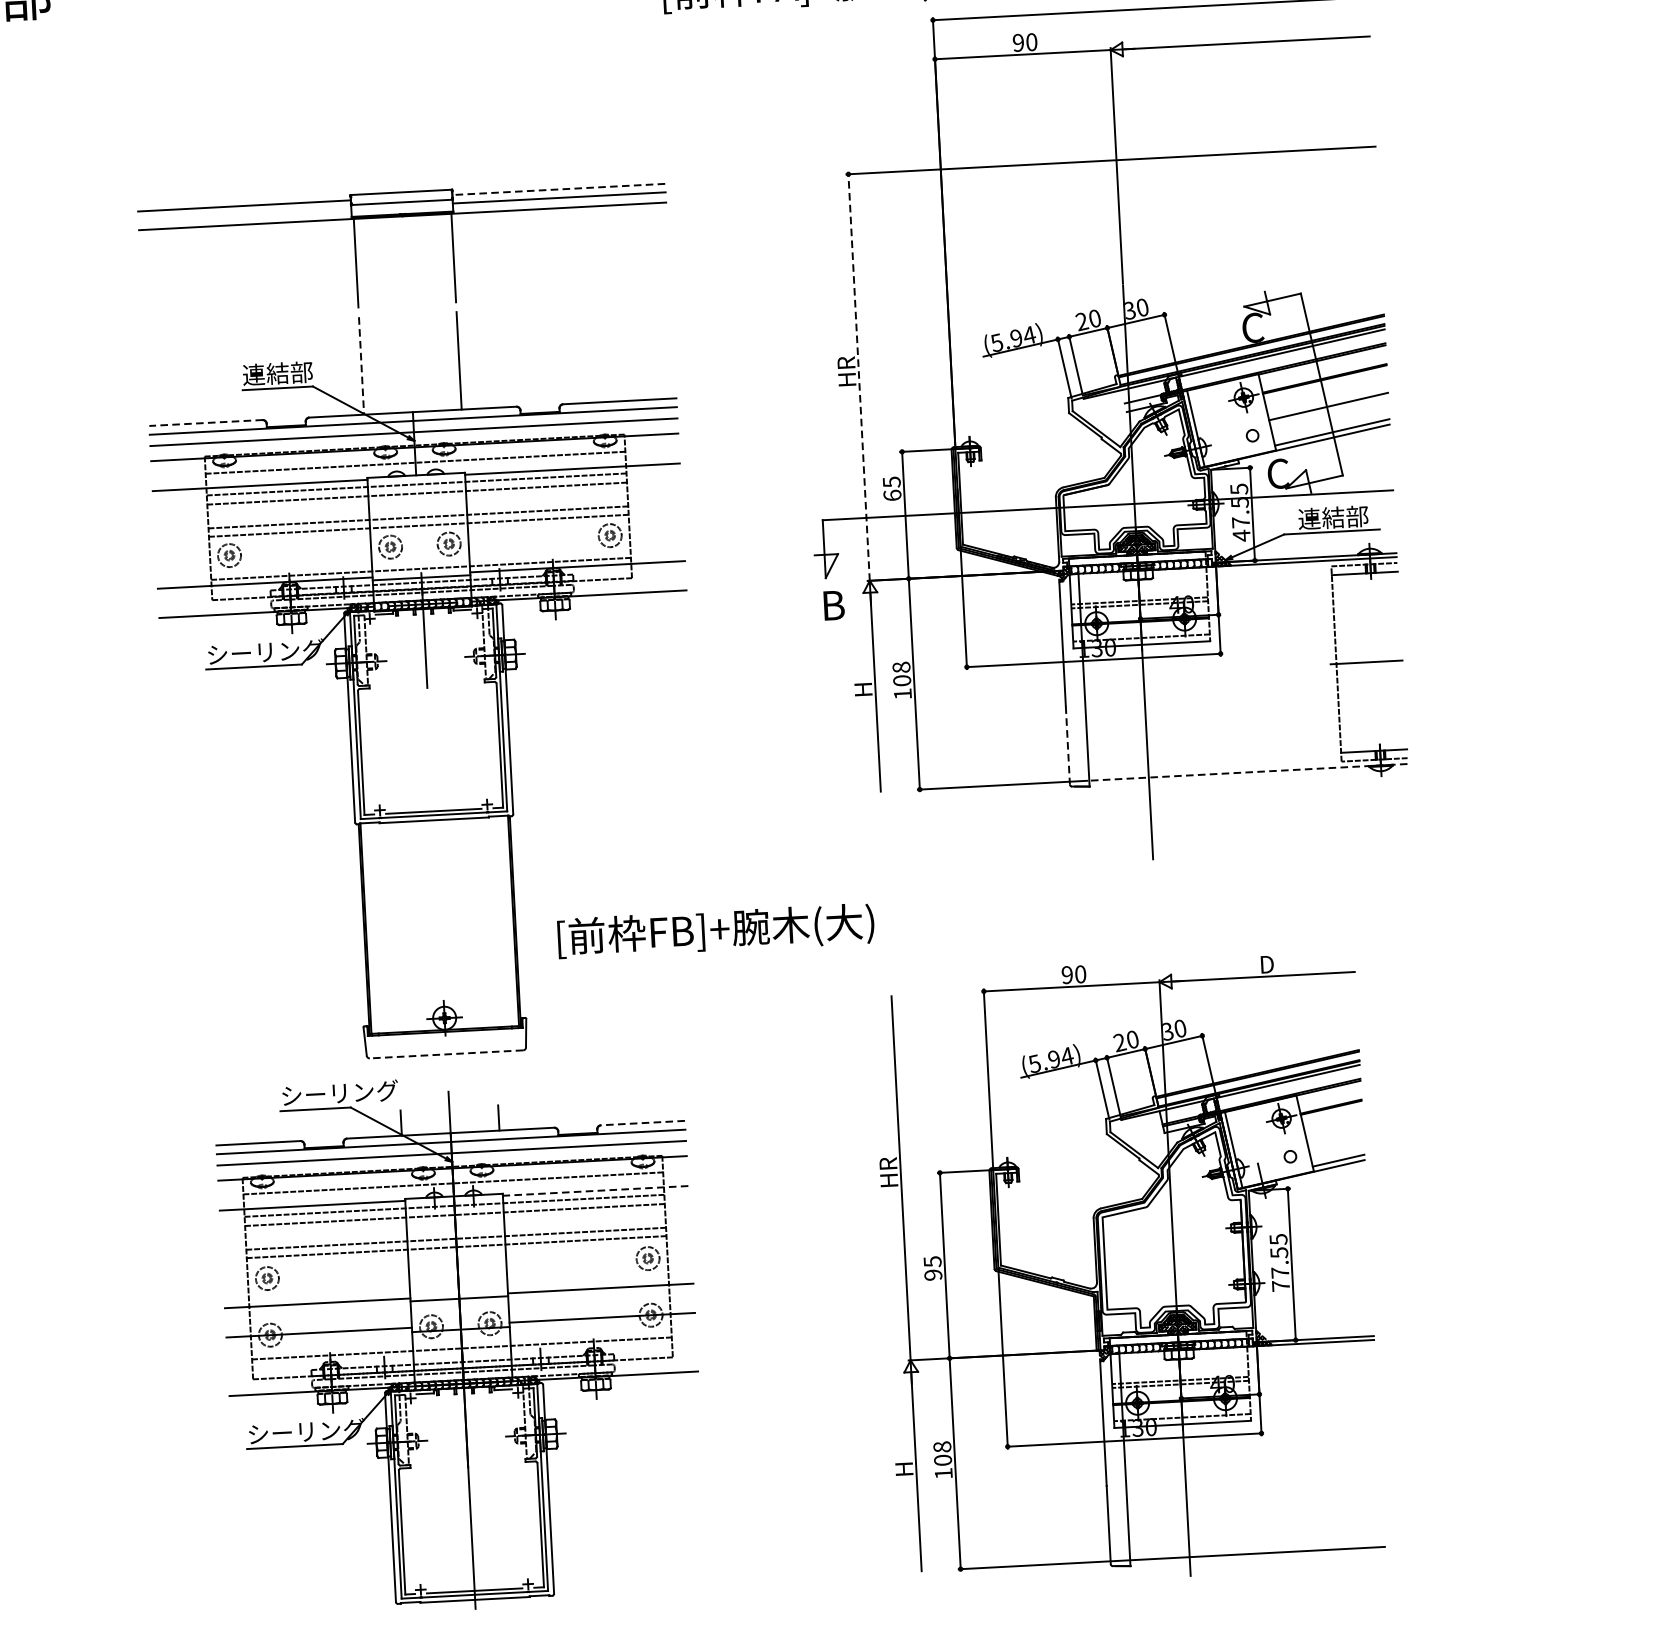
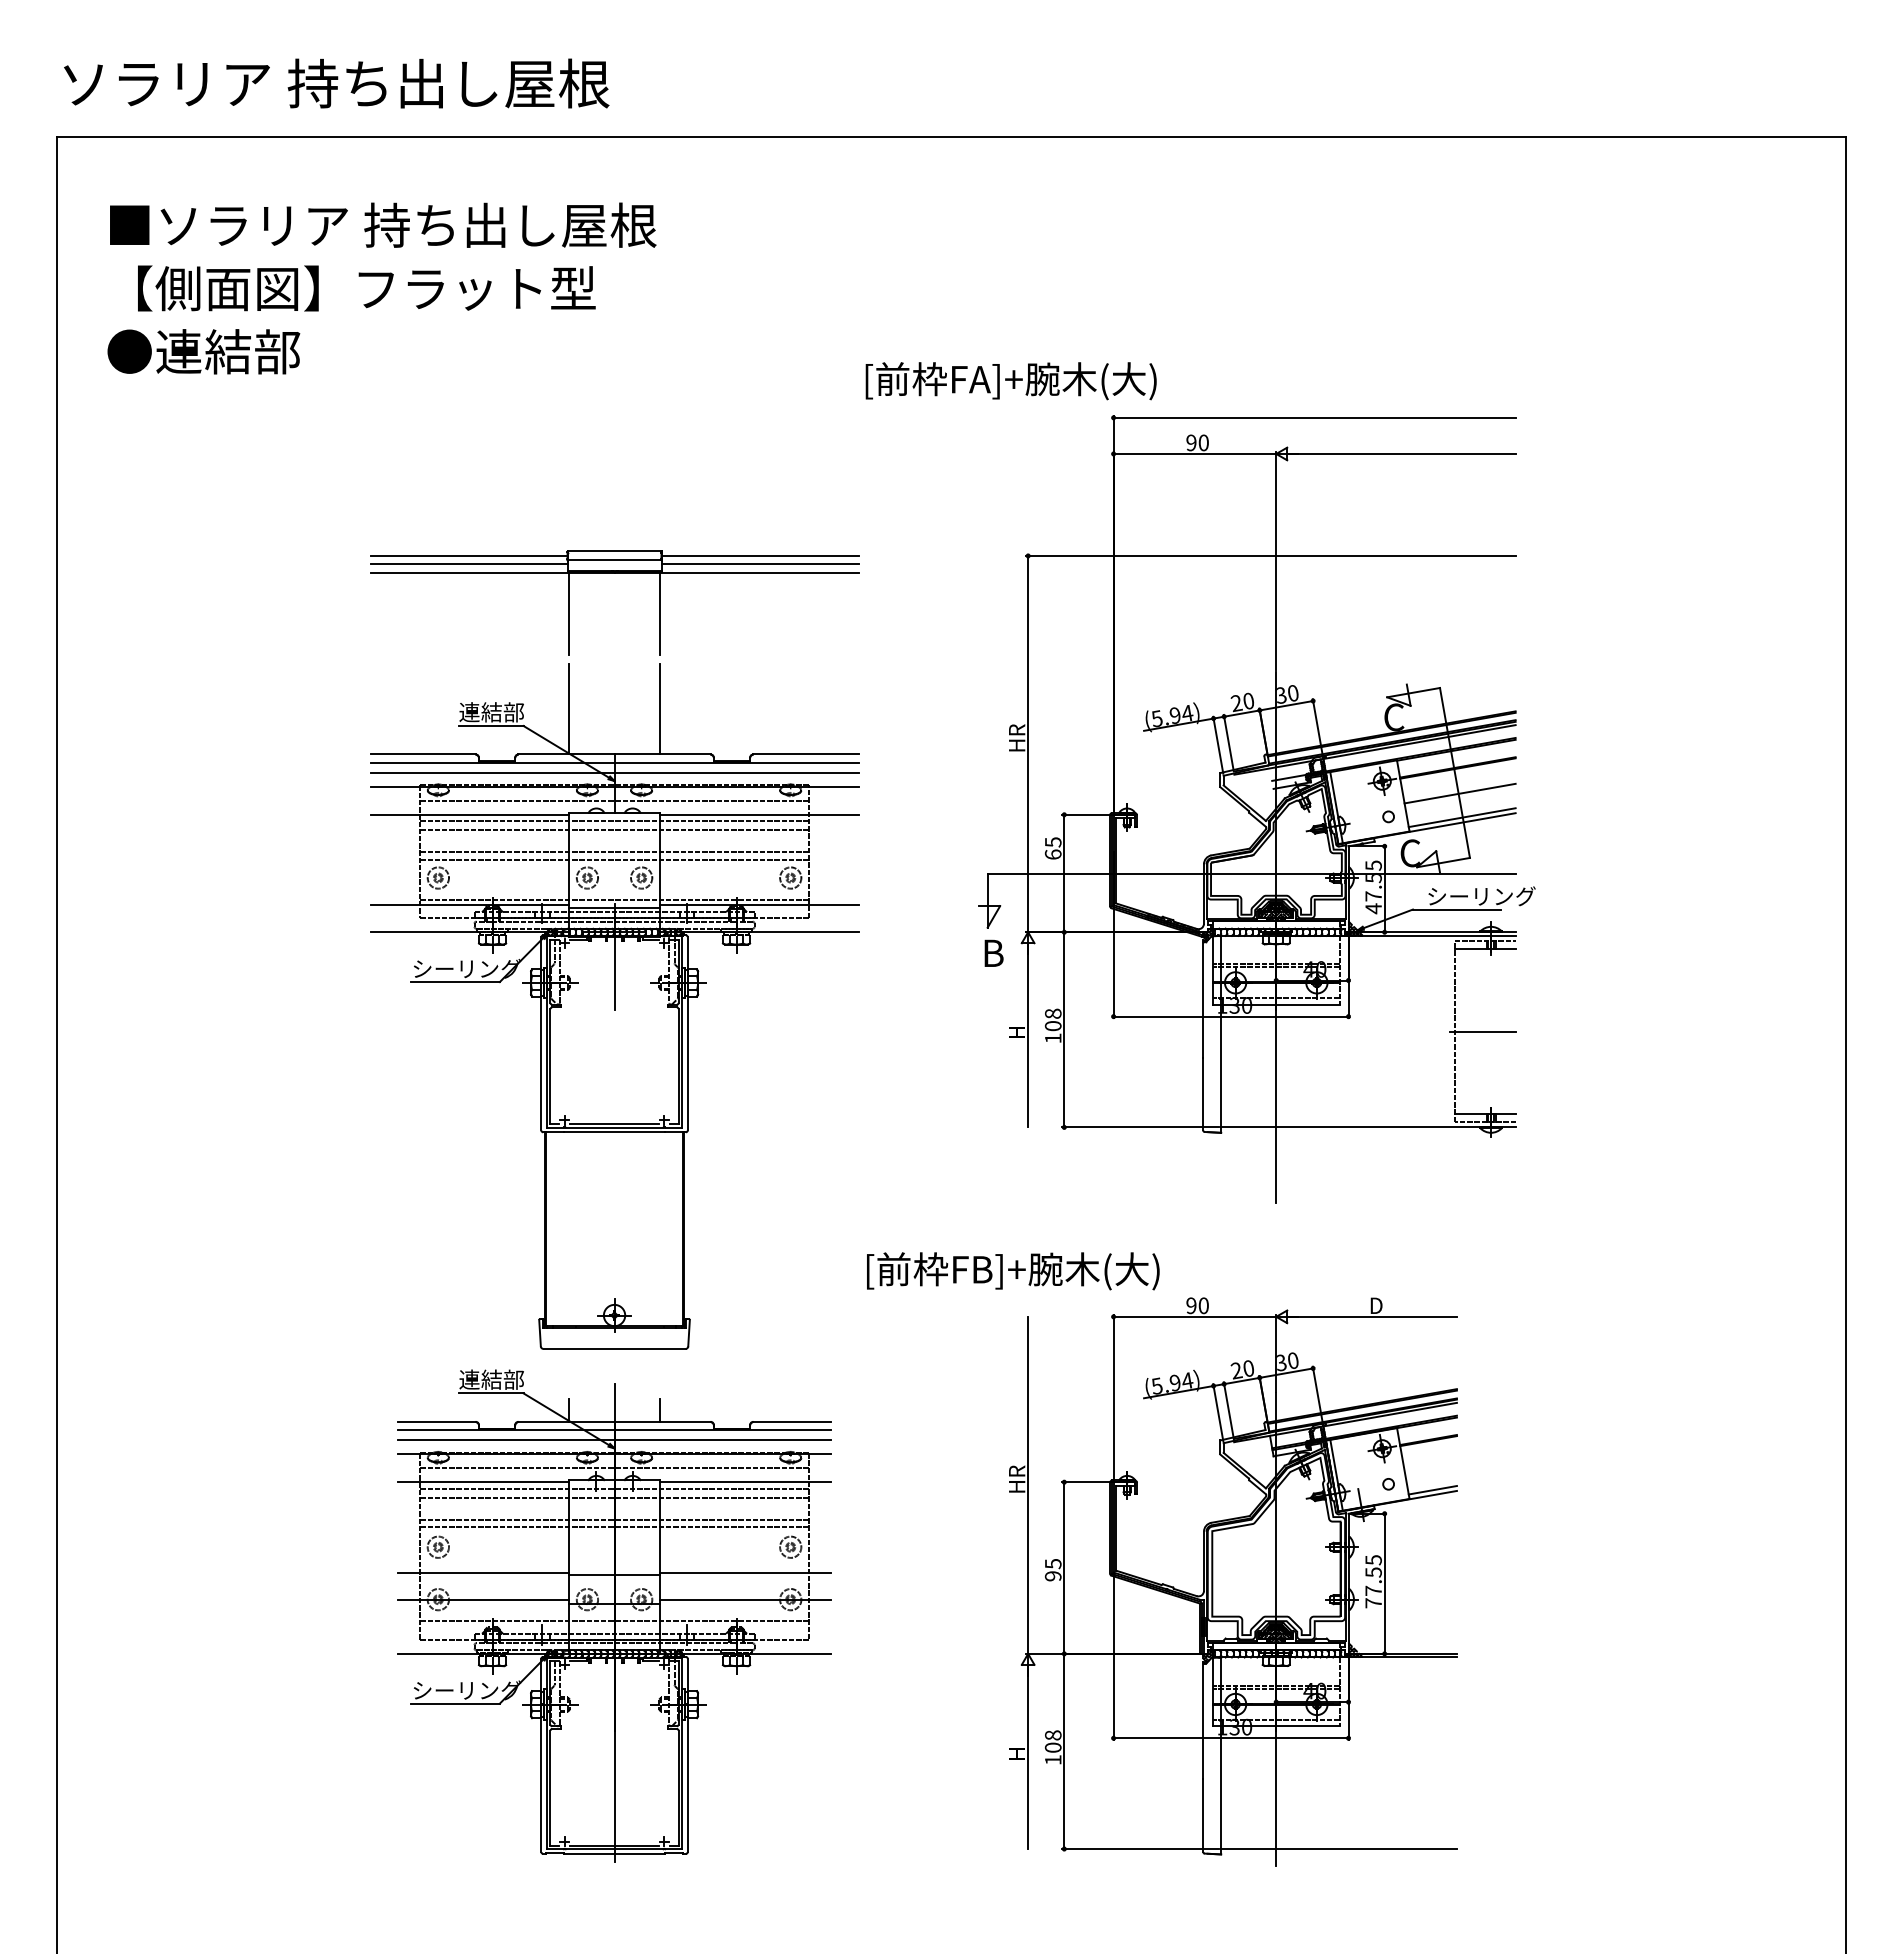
line: (558, 188) -> (759, 555), dashed -> solid
line: (244, 214) -> (468, 563), added
line: (361, 366) -> (569, 709), dashed -> solid
line: (859, 376) -> (1028, 743), dashed -> solid
line: (206, 422) -> (423, 754), dashed -> solid
text: (1357, 516) -> (1481, 896), 連結部 -> シーリング
line: (1068, 746) -> (1203, 1094), dashed -> solid
line: (1247, 772) -> (1367, 1127), dashed -> solid
text: (716, 931) -> (1013, 1271), moved
line: (446, 1053) -> (614, 1348), dashed -> solid
text: (339, 1093) -> (513, 1379), シーリング -> 連結部
line: (641, 1122) -> (791, 1421), dashed -> solid
line: (595, 1191) -> (745, 1482), dashed -> solid

